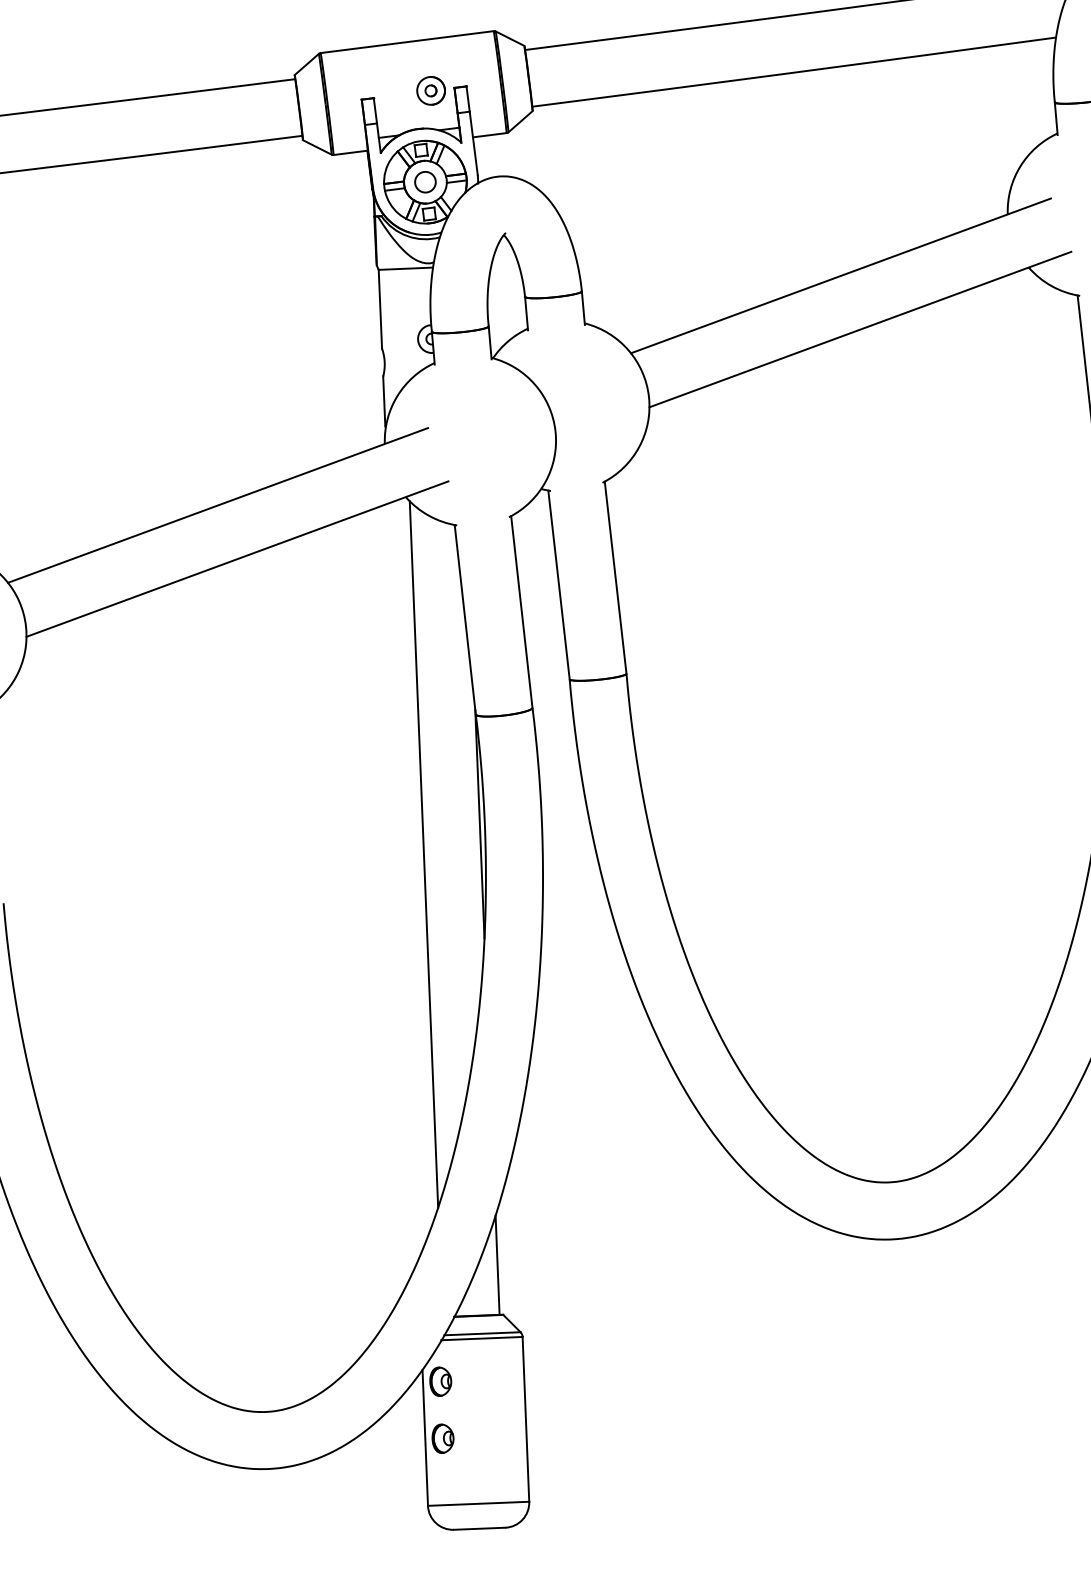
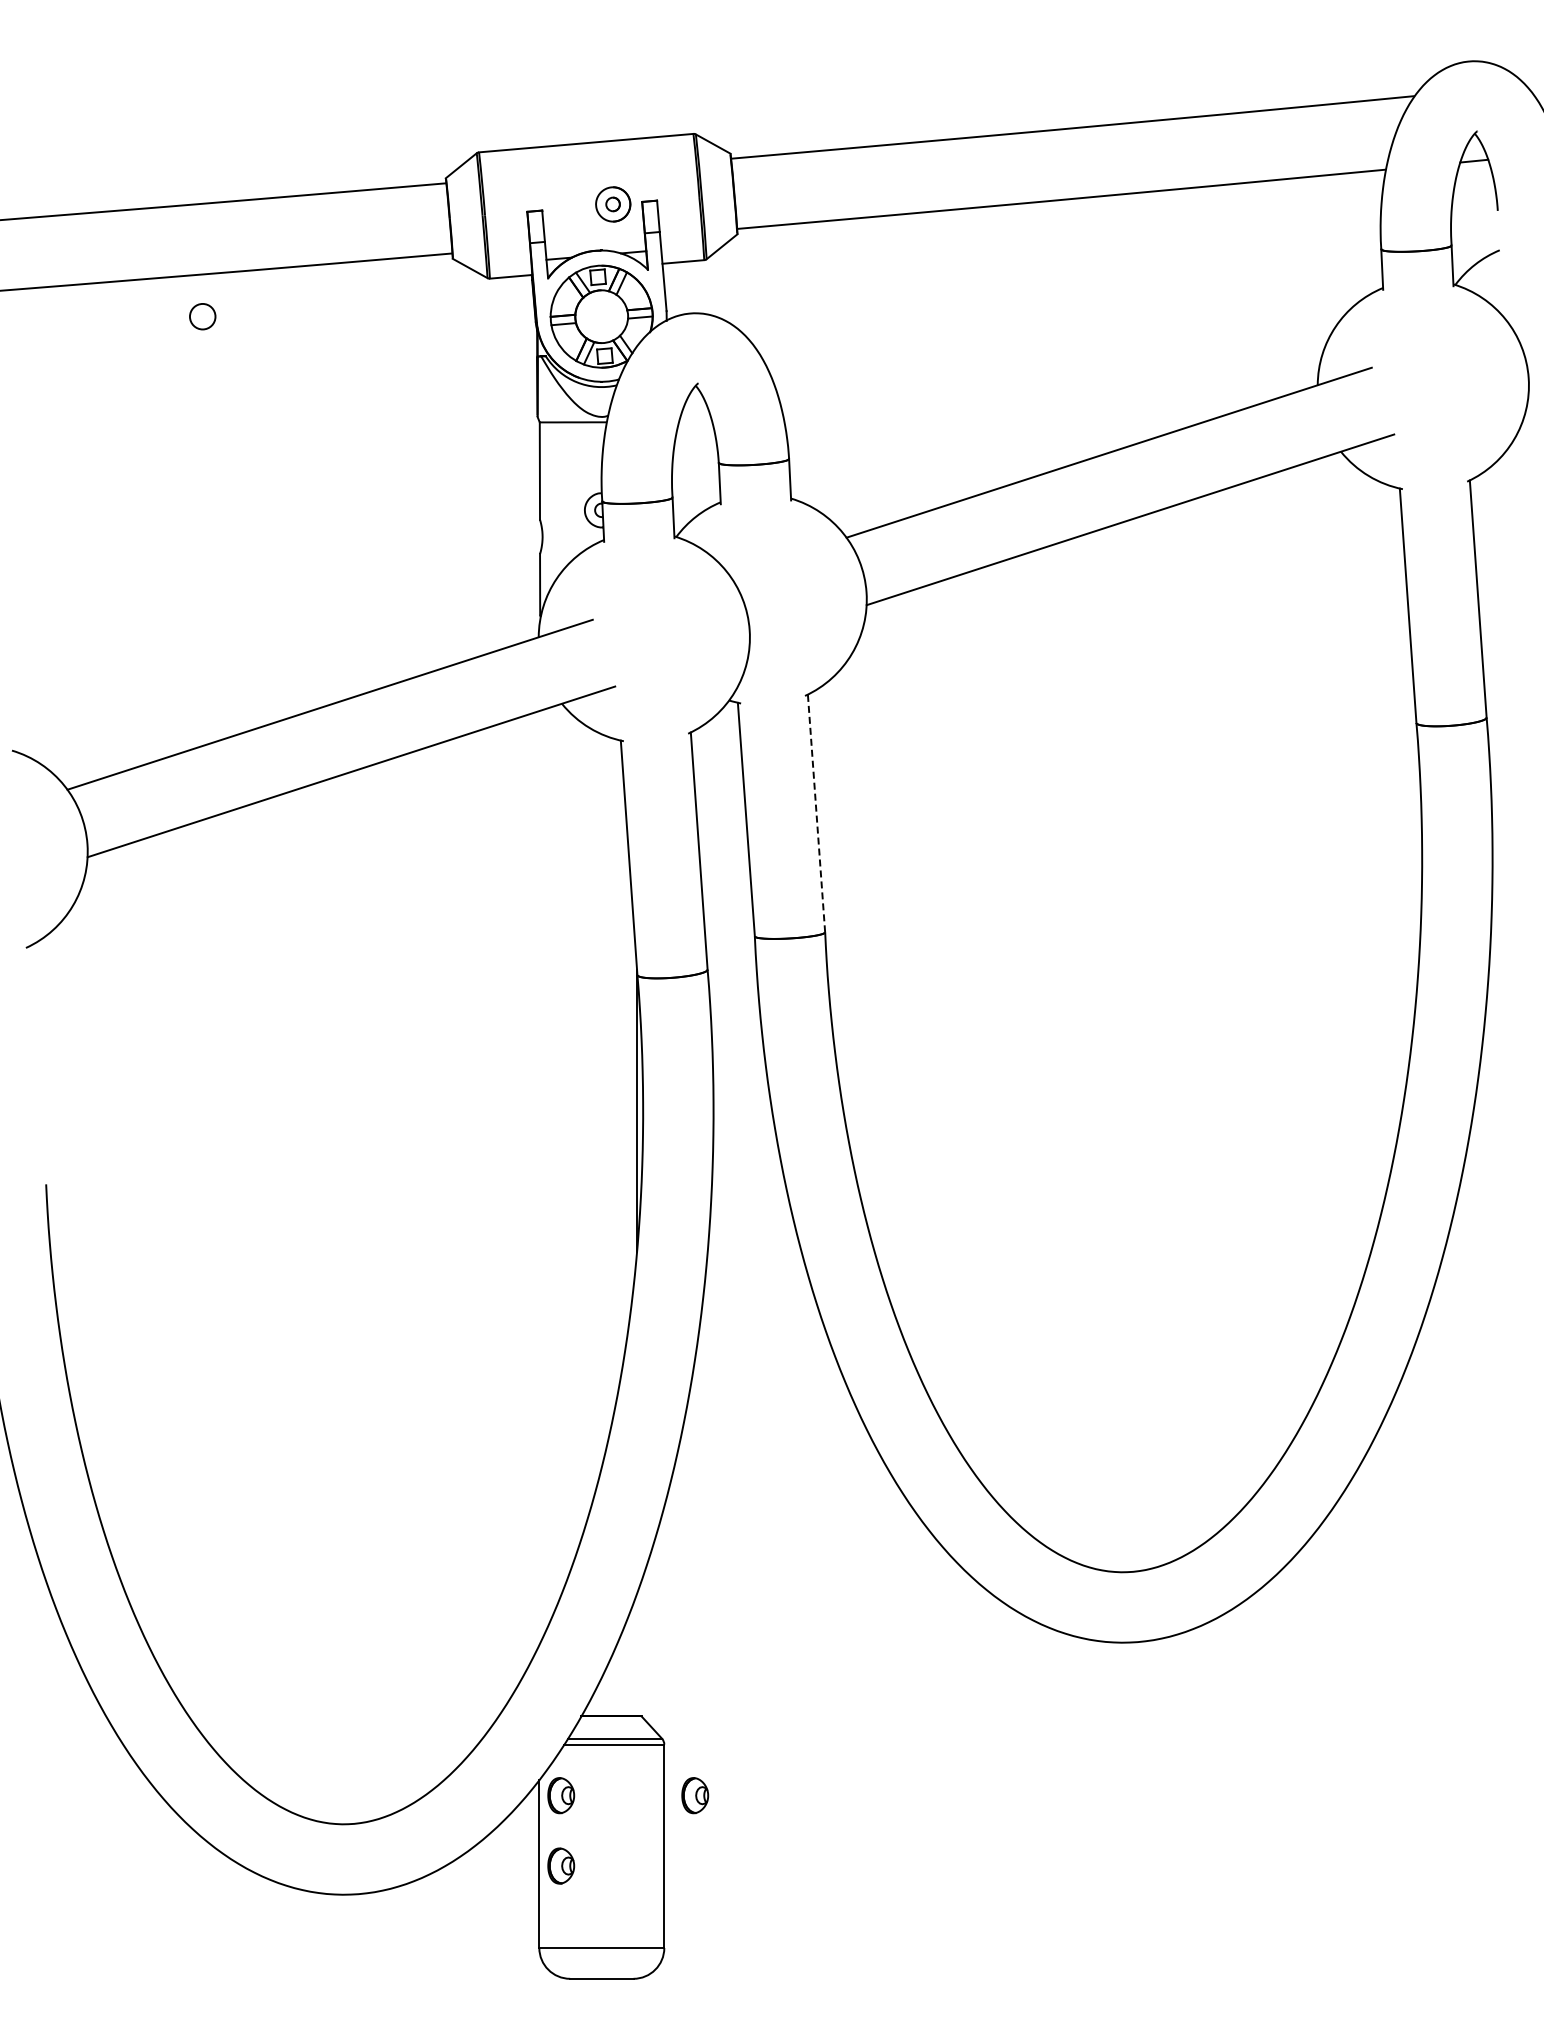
circle: (425, 182) -> (202, 316), moved
line: (615, 576) -> (816, 812), solid -> dashed
line: (423, 853) -> (566, 1144), removed
line: (497, 1264) -> (637, 1654), removed
part: (549, 1377) -> (695, 1795), added

